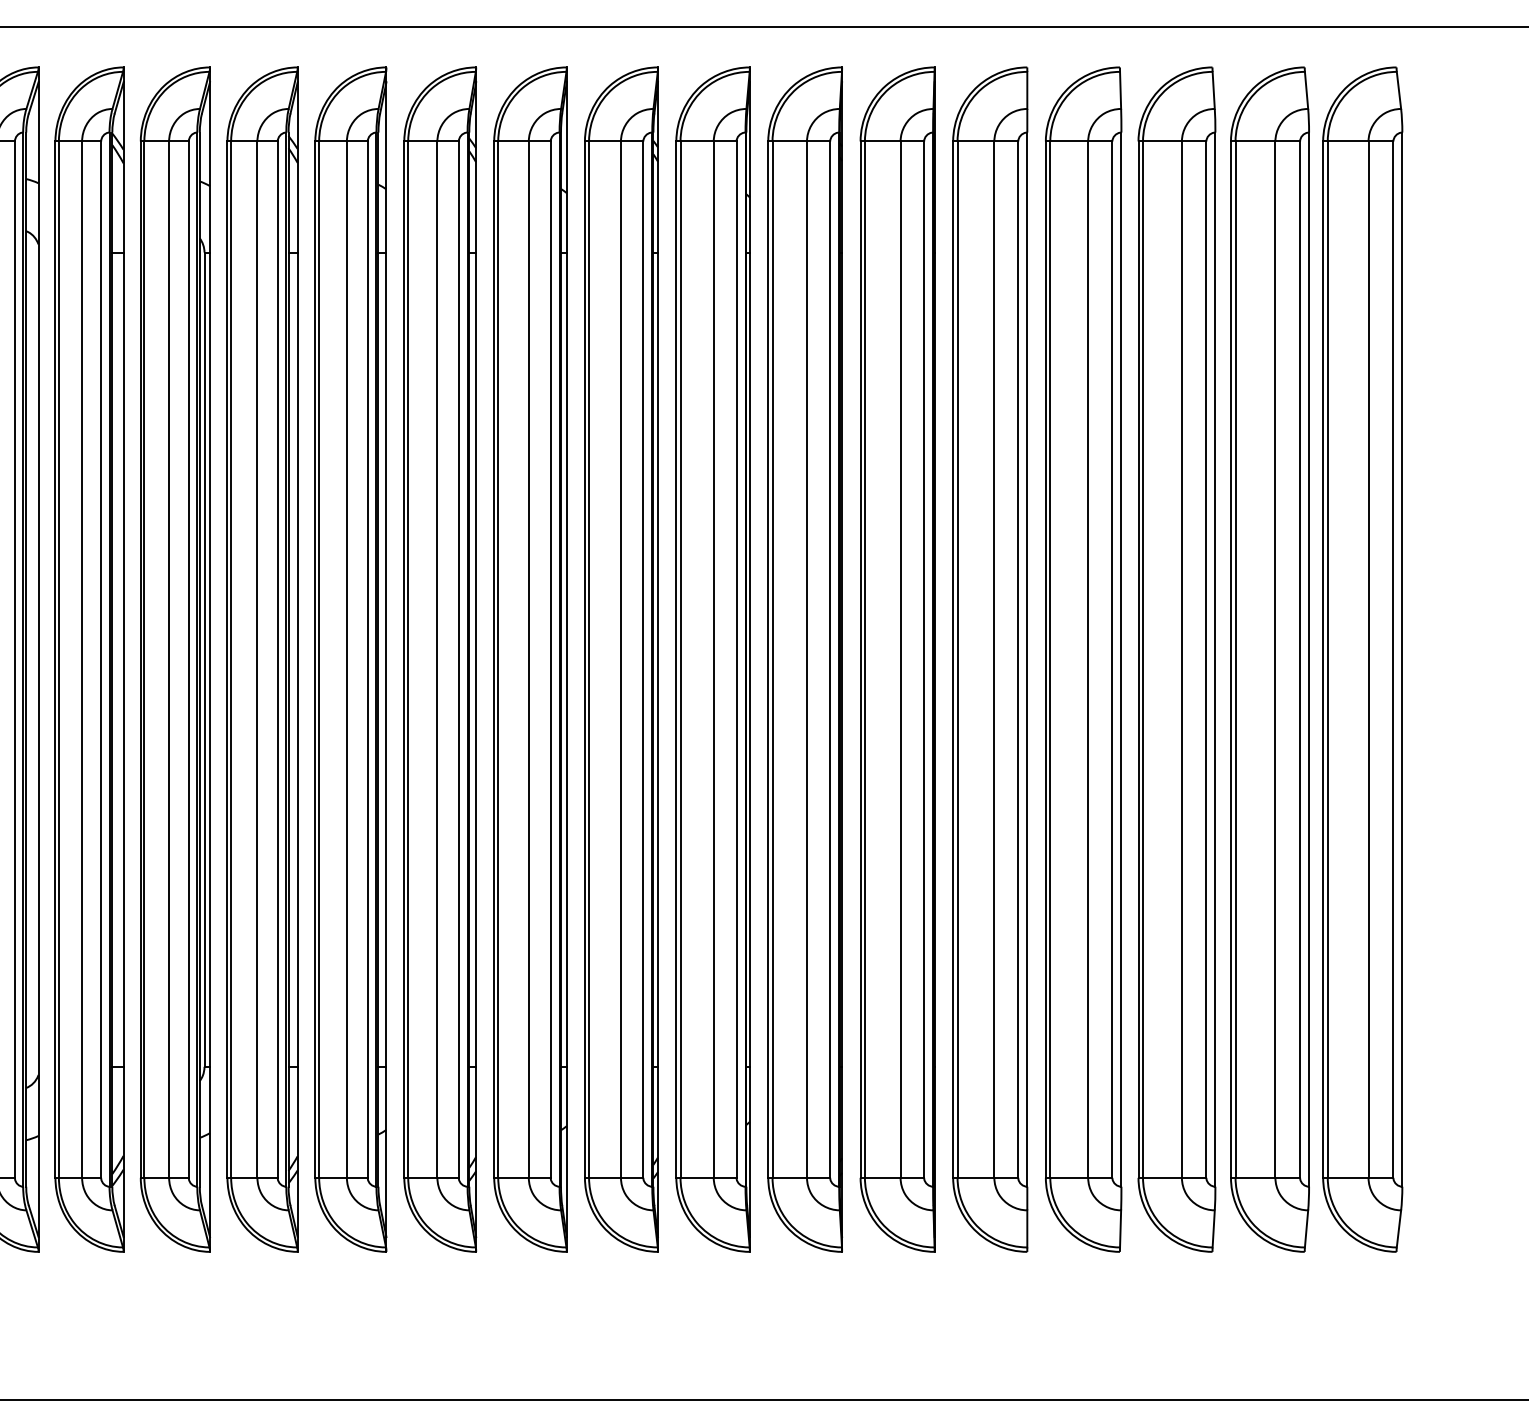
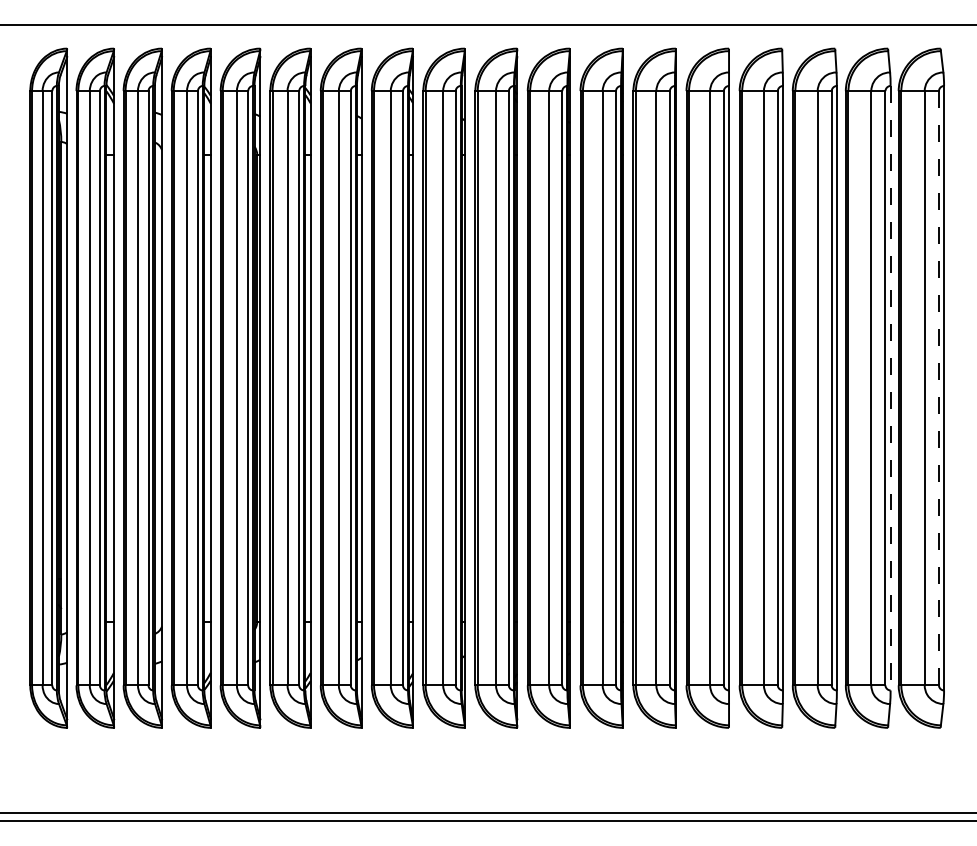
line: (1392, 658) -> (938, 387), solid -> dashed
line: (1308, 660) -> (890, 388), solid -> dashed

